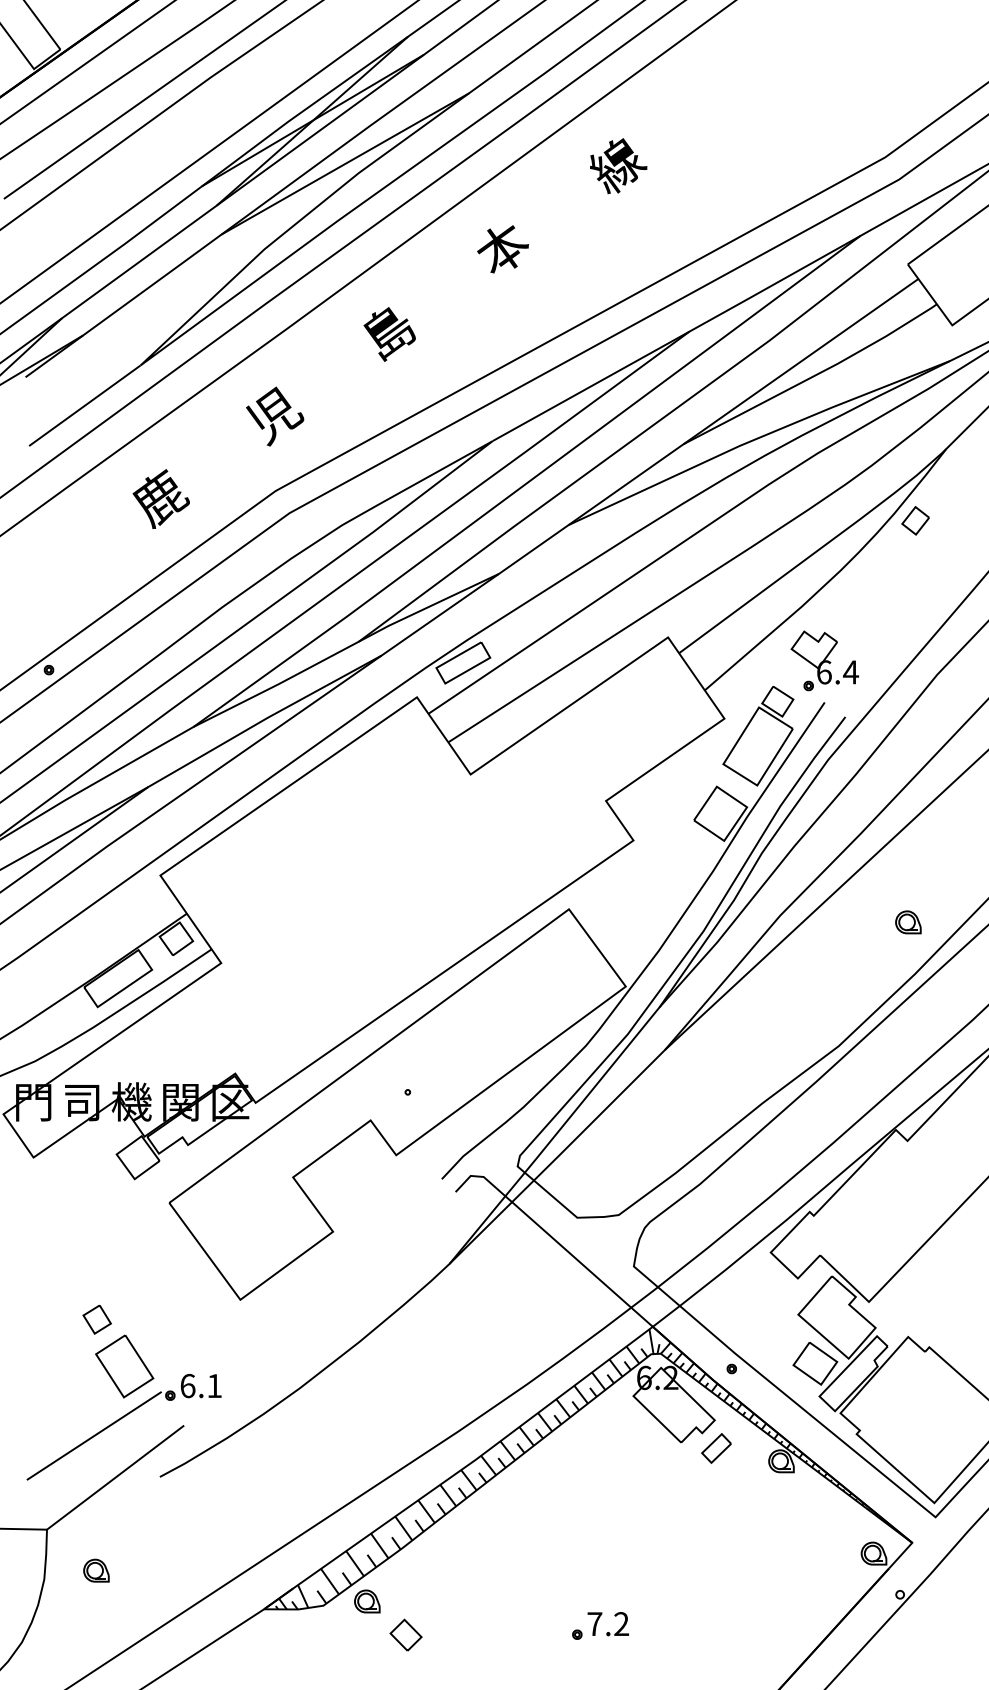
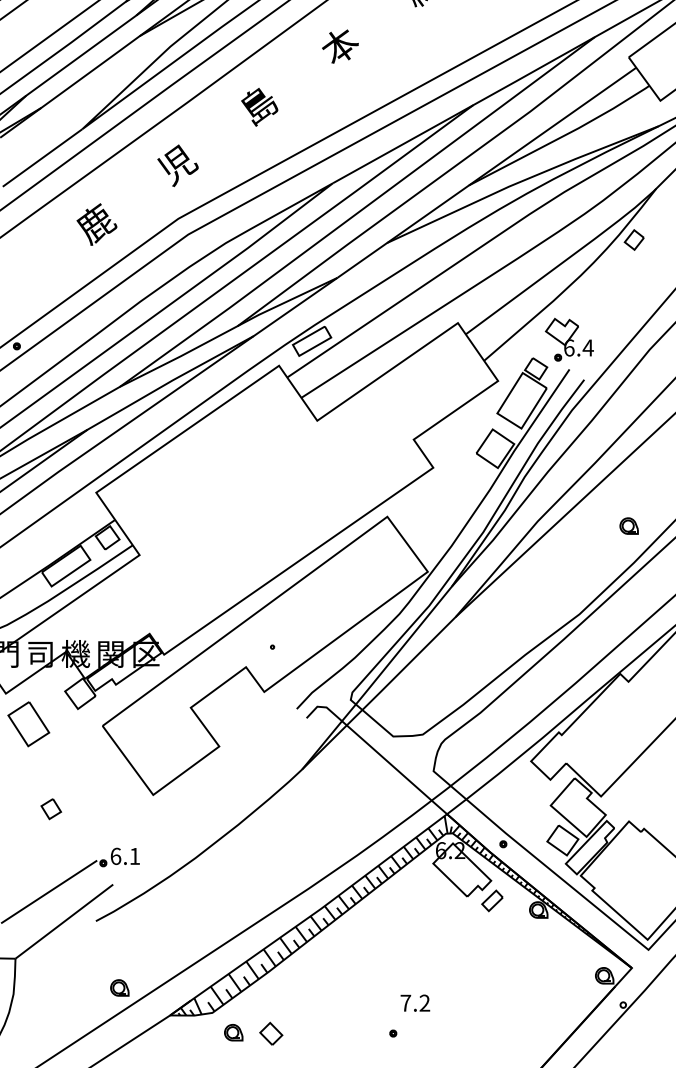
part: (124, 1366) -> (28, 724), moved
part: (96, 1570) -> (119, 987), moved
part: (367, 1601) -> (233, 1032), moved
text: (607, 1624) -> (414, 1003), moved

